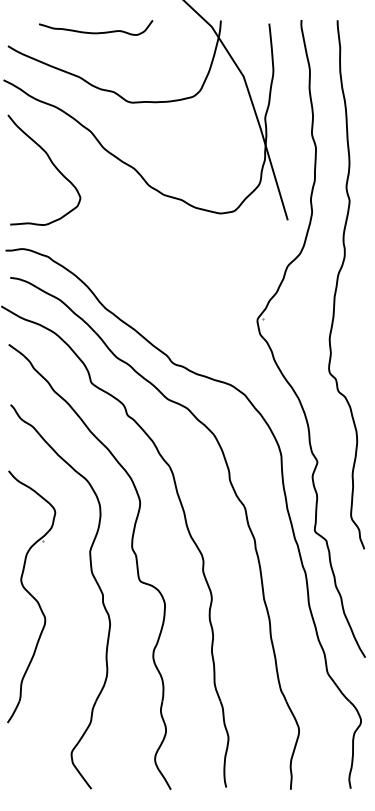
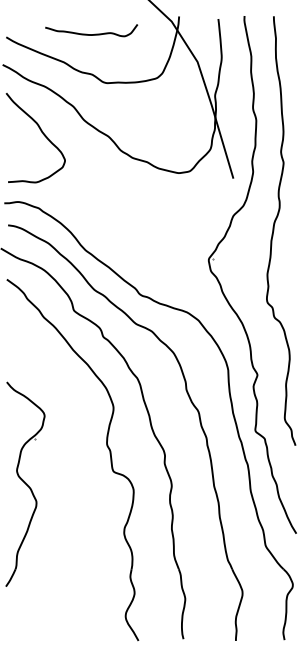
curve: (96, 32) -> (91, 34), moved
part: (94, 580) -> (76, 471), removed

